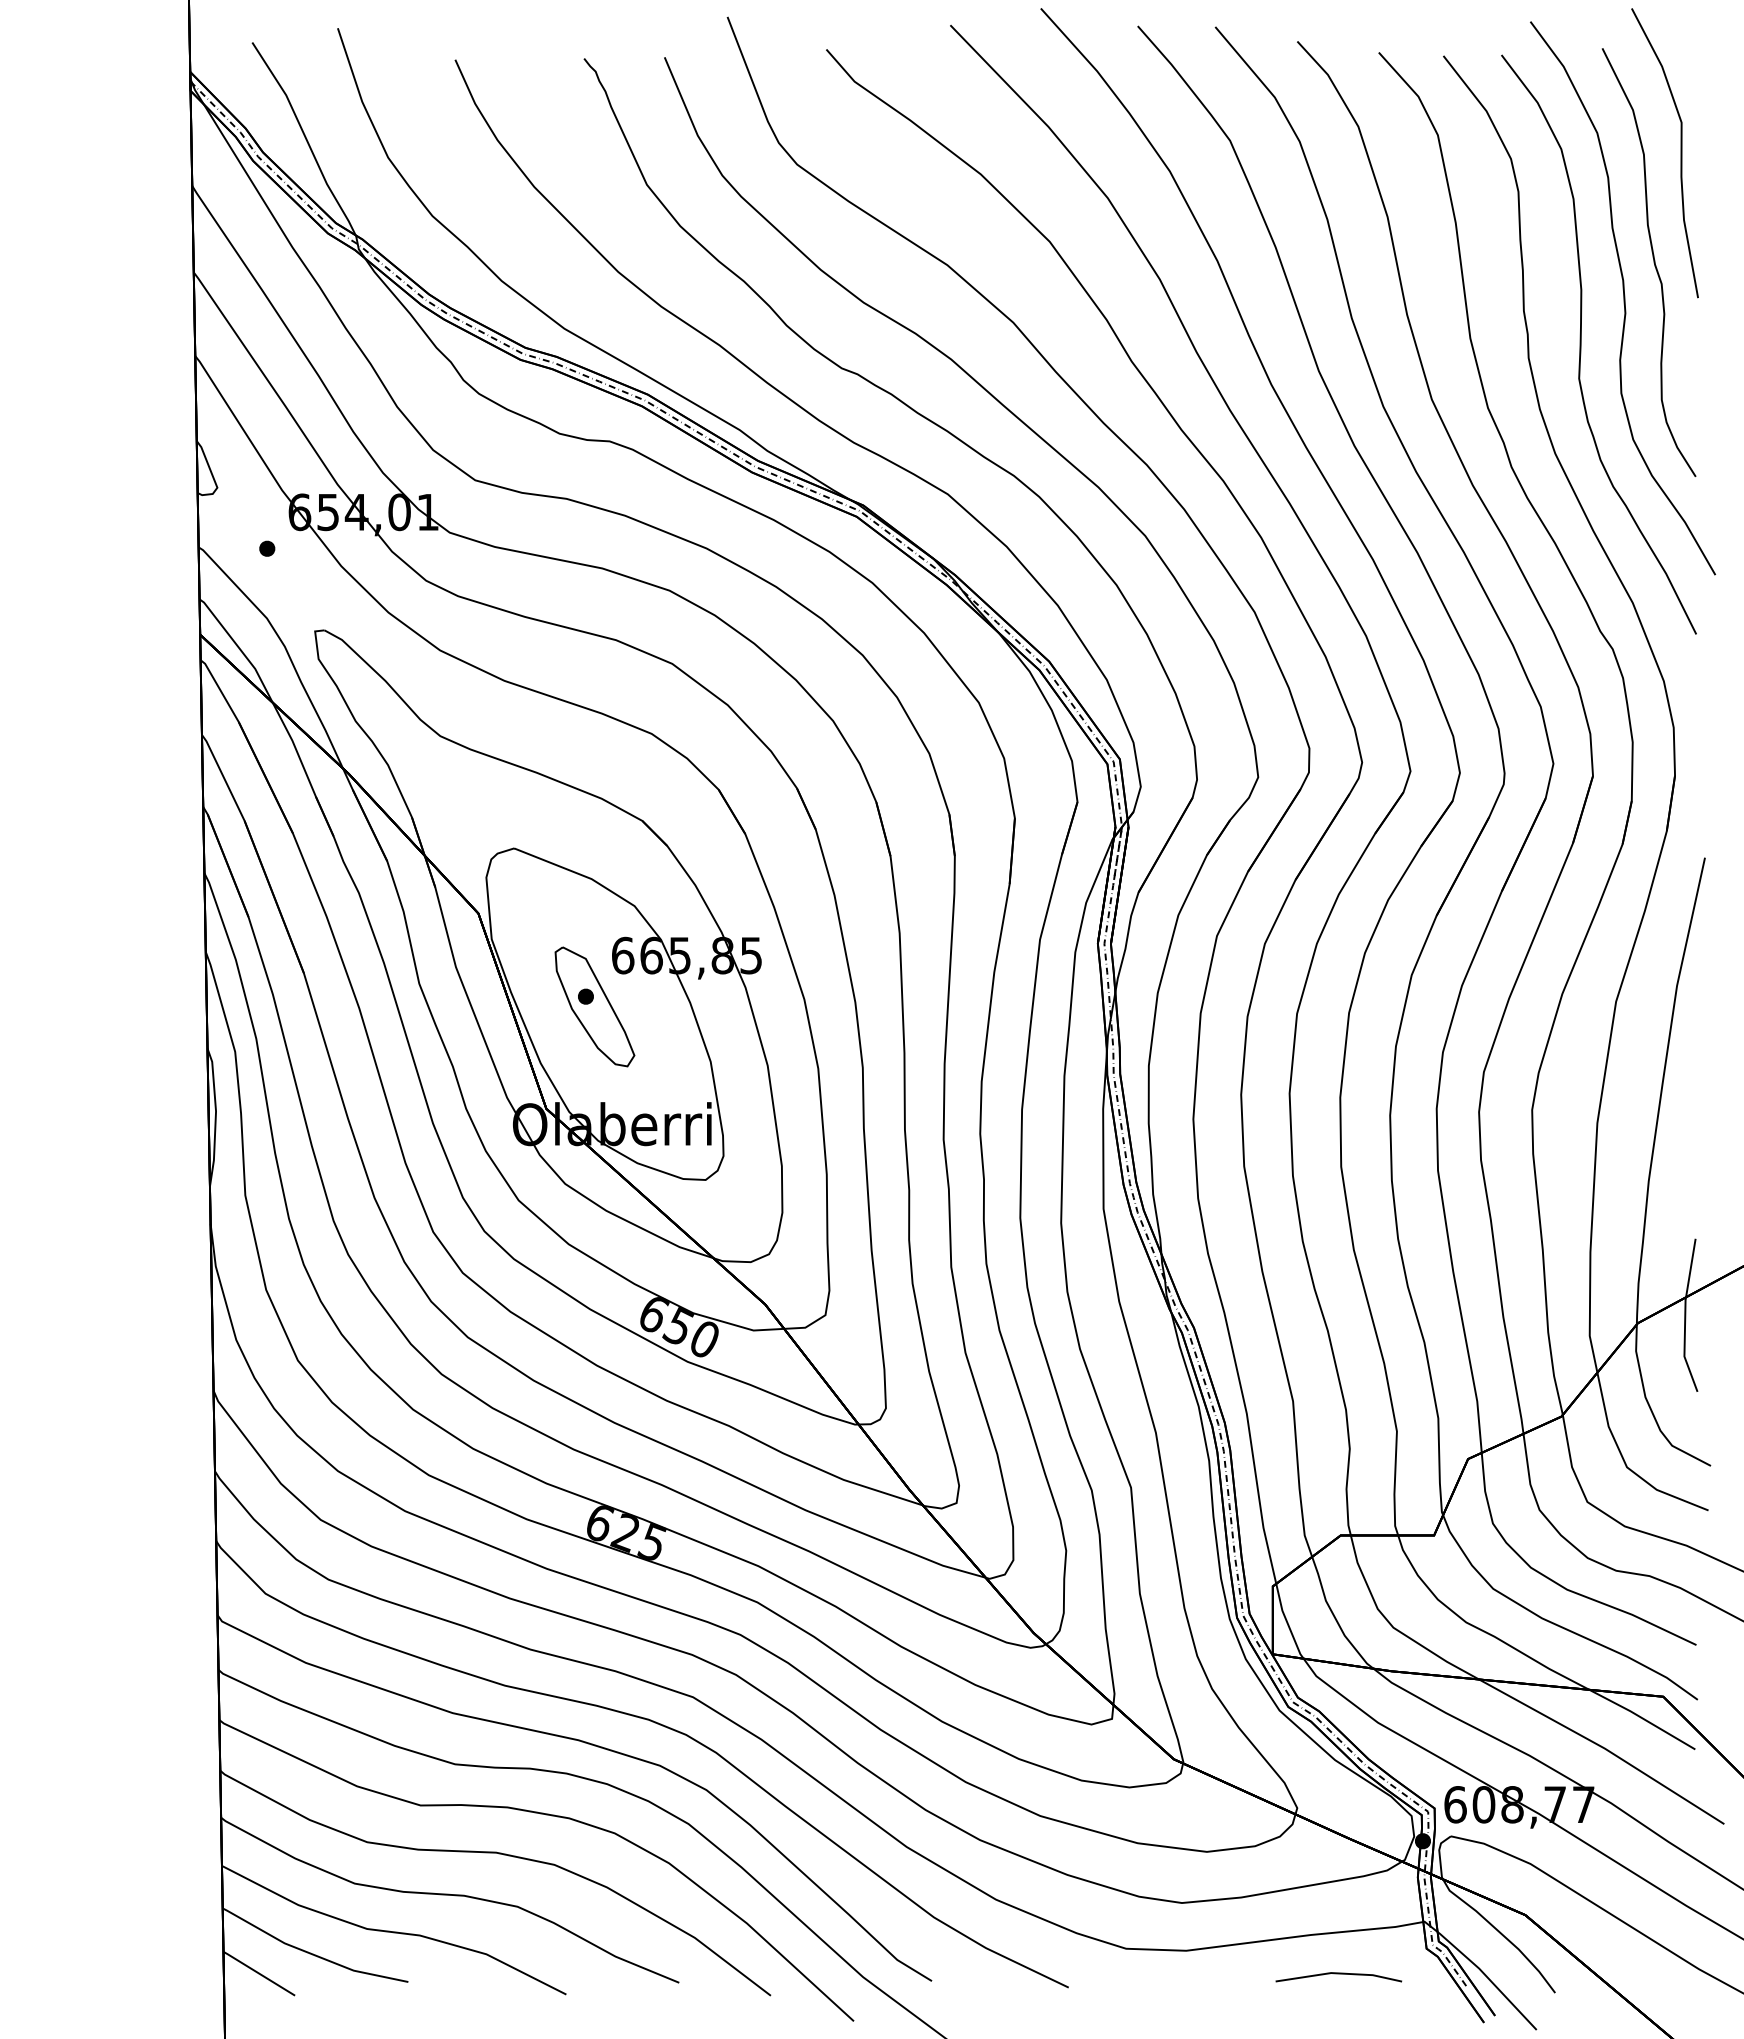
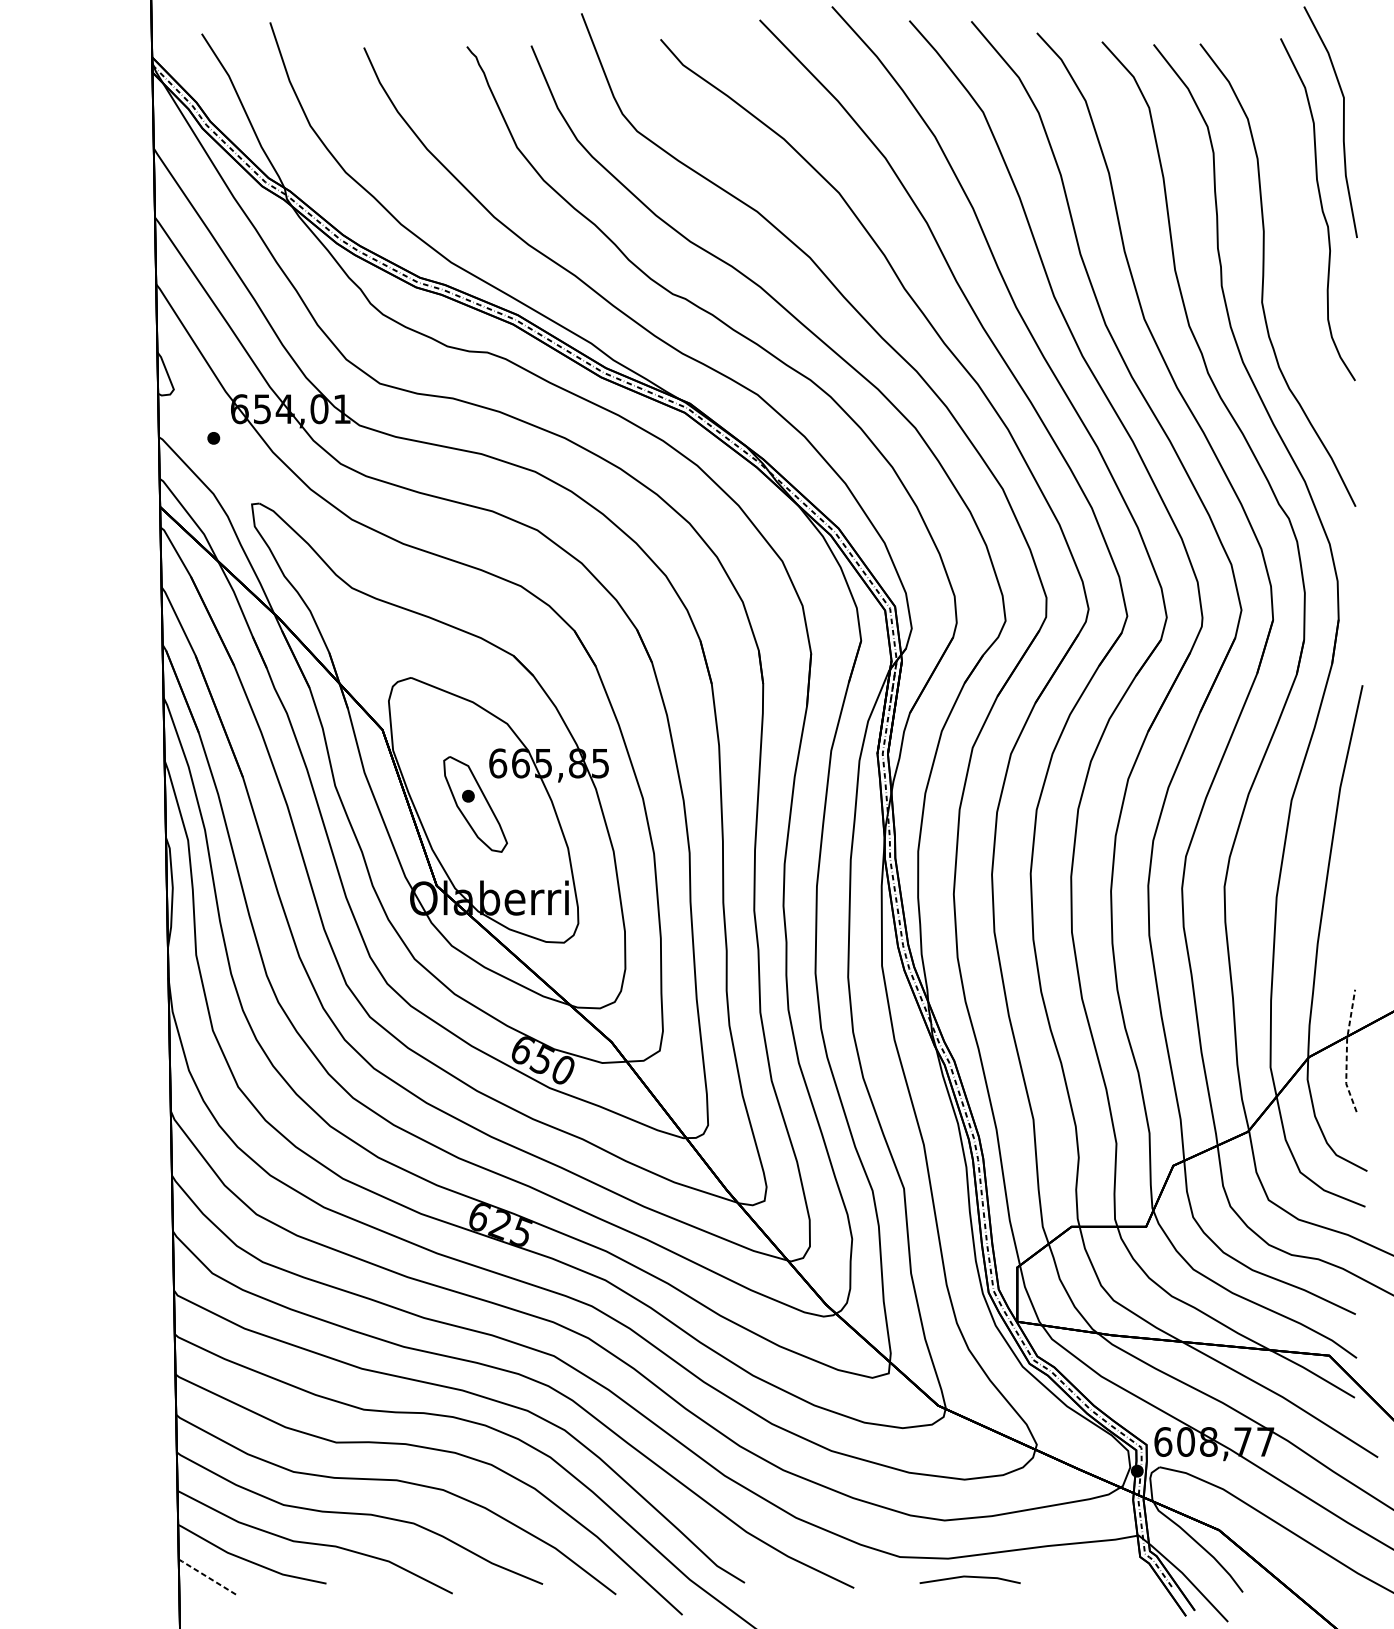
curve: (1623, 298) -> (1297, 238), removed
line: (1685, 1316) -> (1347, 1051), solid -> dashed
line: (258, 1973) -> (206, 1576), solid -> dashed
line: (1338, 1974) -> (969, 1577), moved

